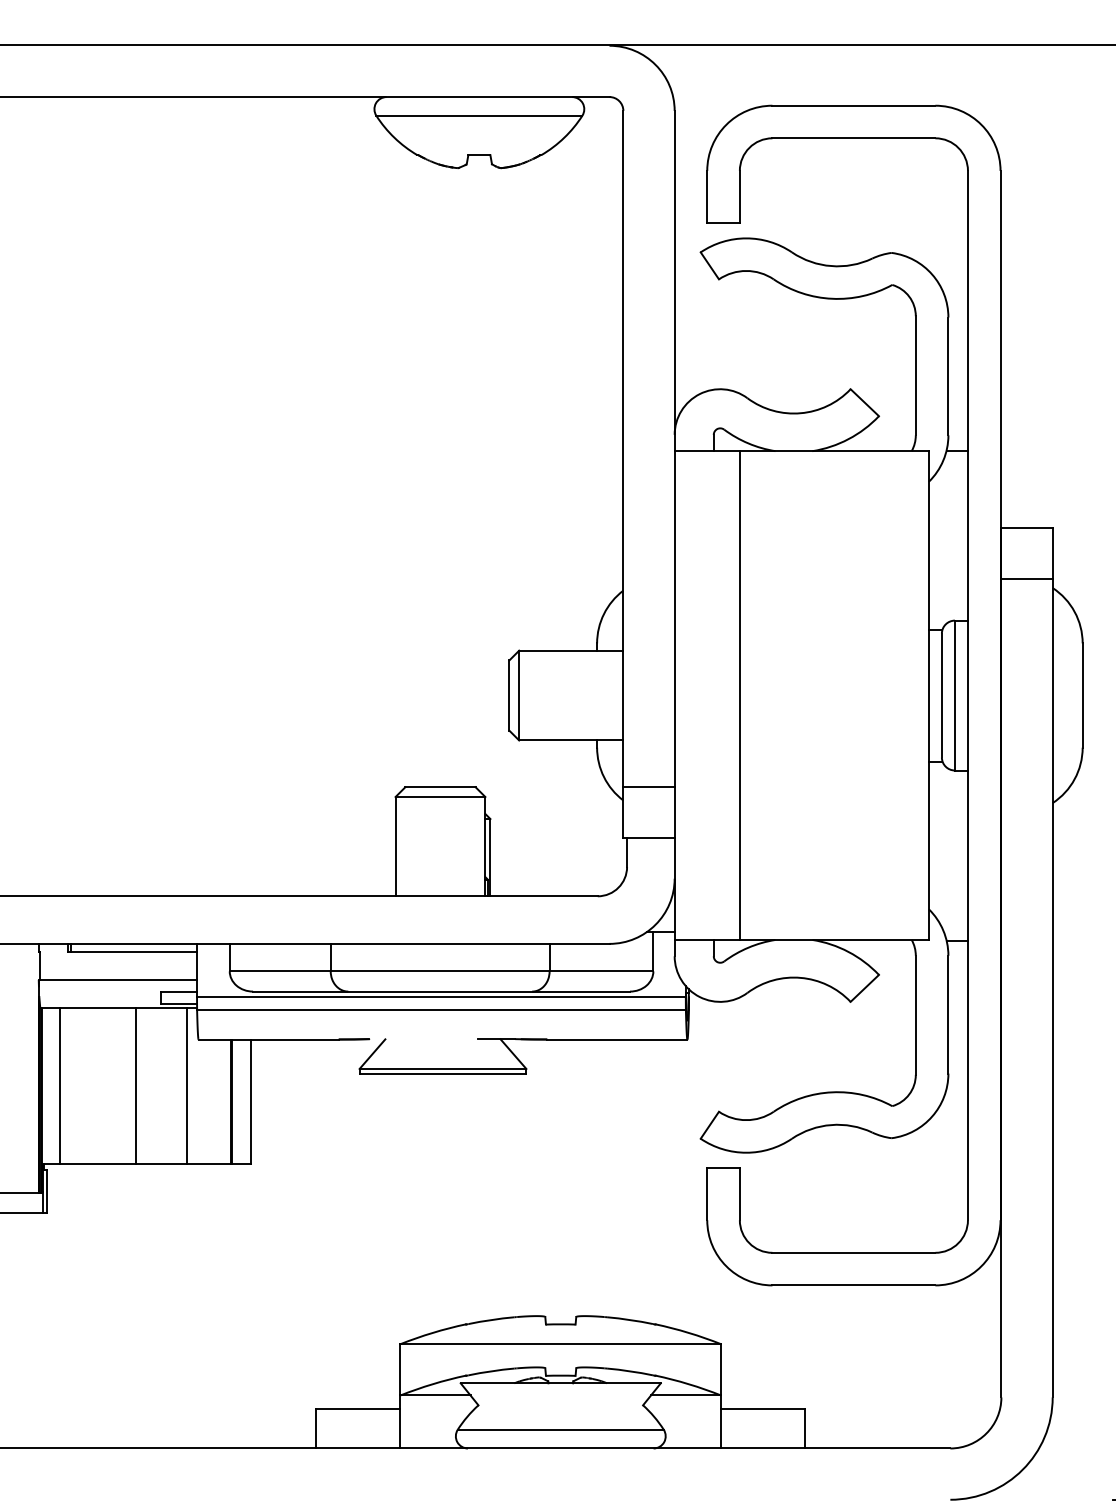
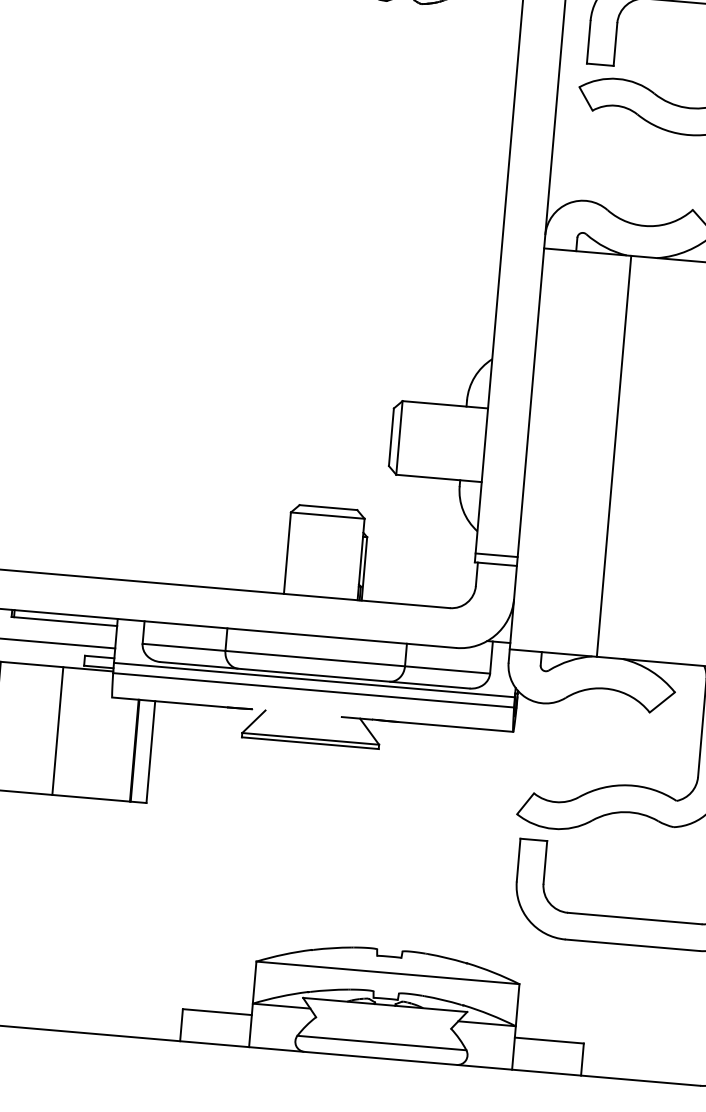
line: (739, 695) -> (613, 456), moved
line: (648, 787) -> (496, 555), moved
line: (186, 1085) -> (99, 734), removed

